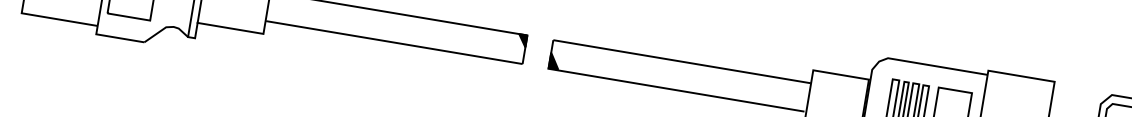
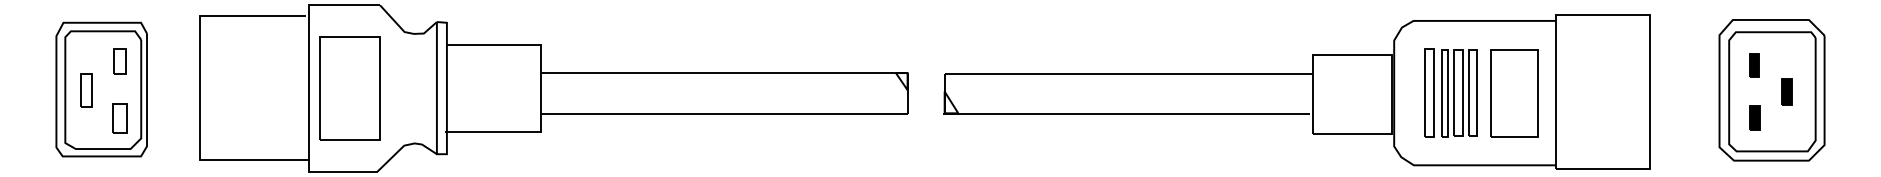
fill: (522, 40) -> (901, 81), removed
fill: (554, 61) -> (951, 102), removed

